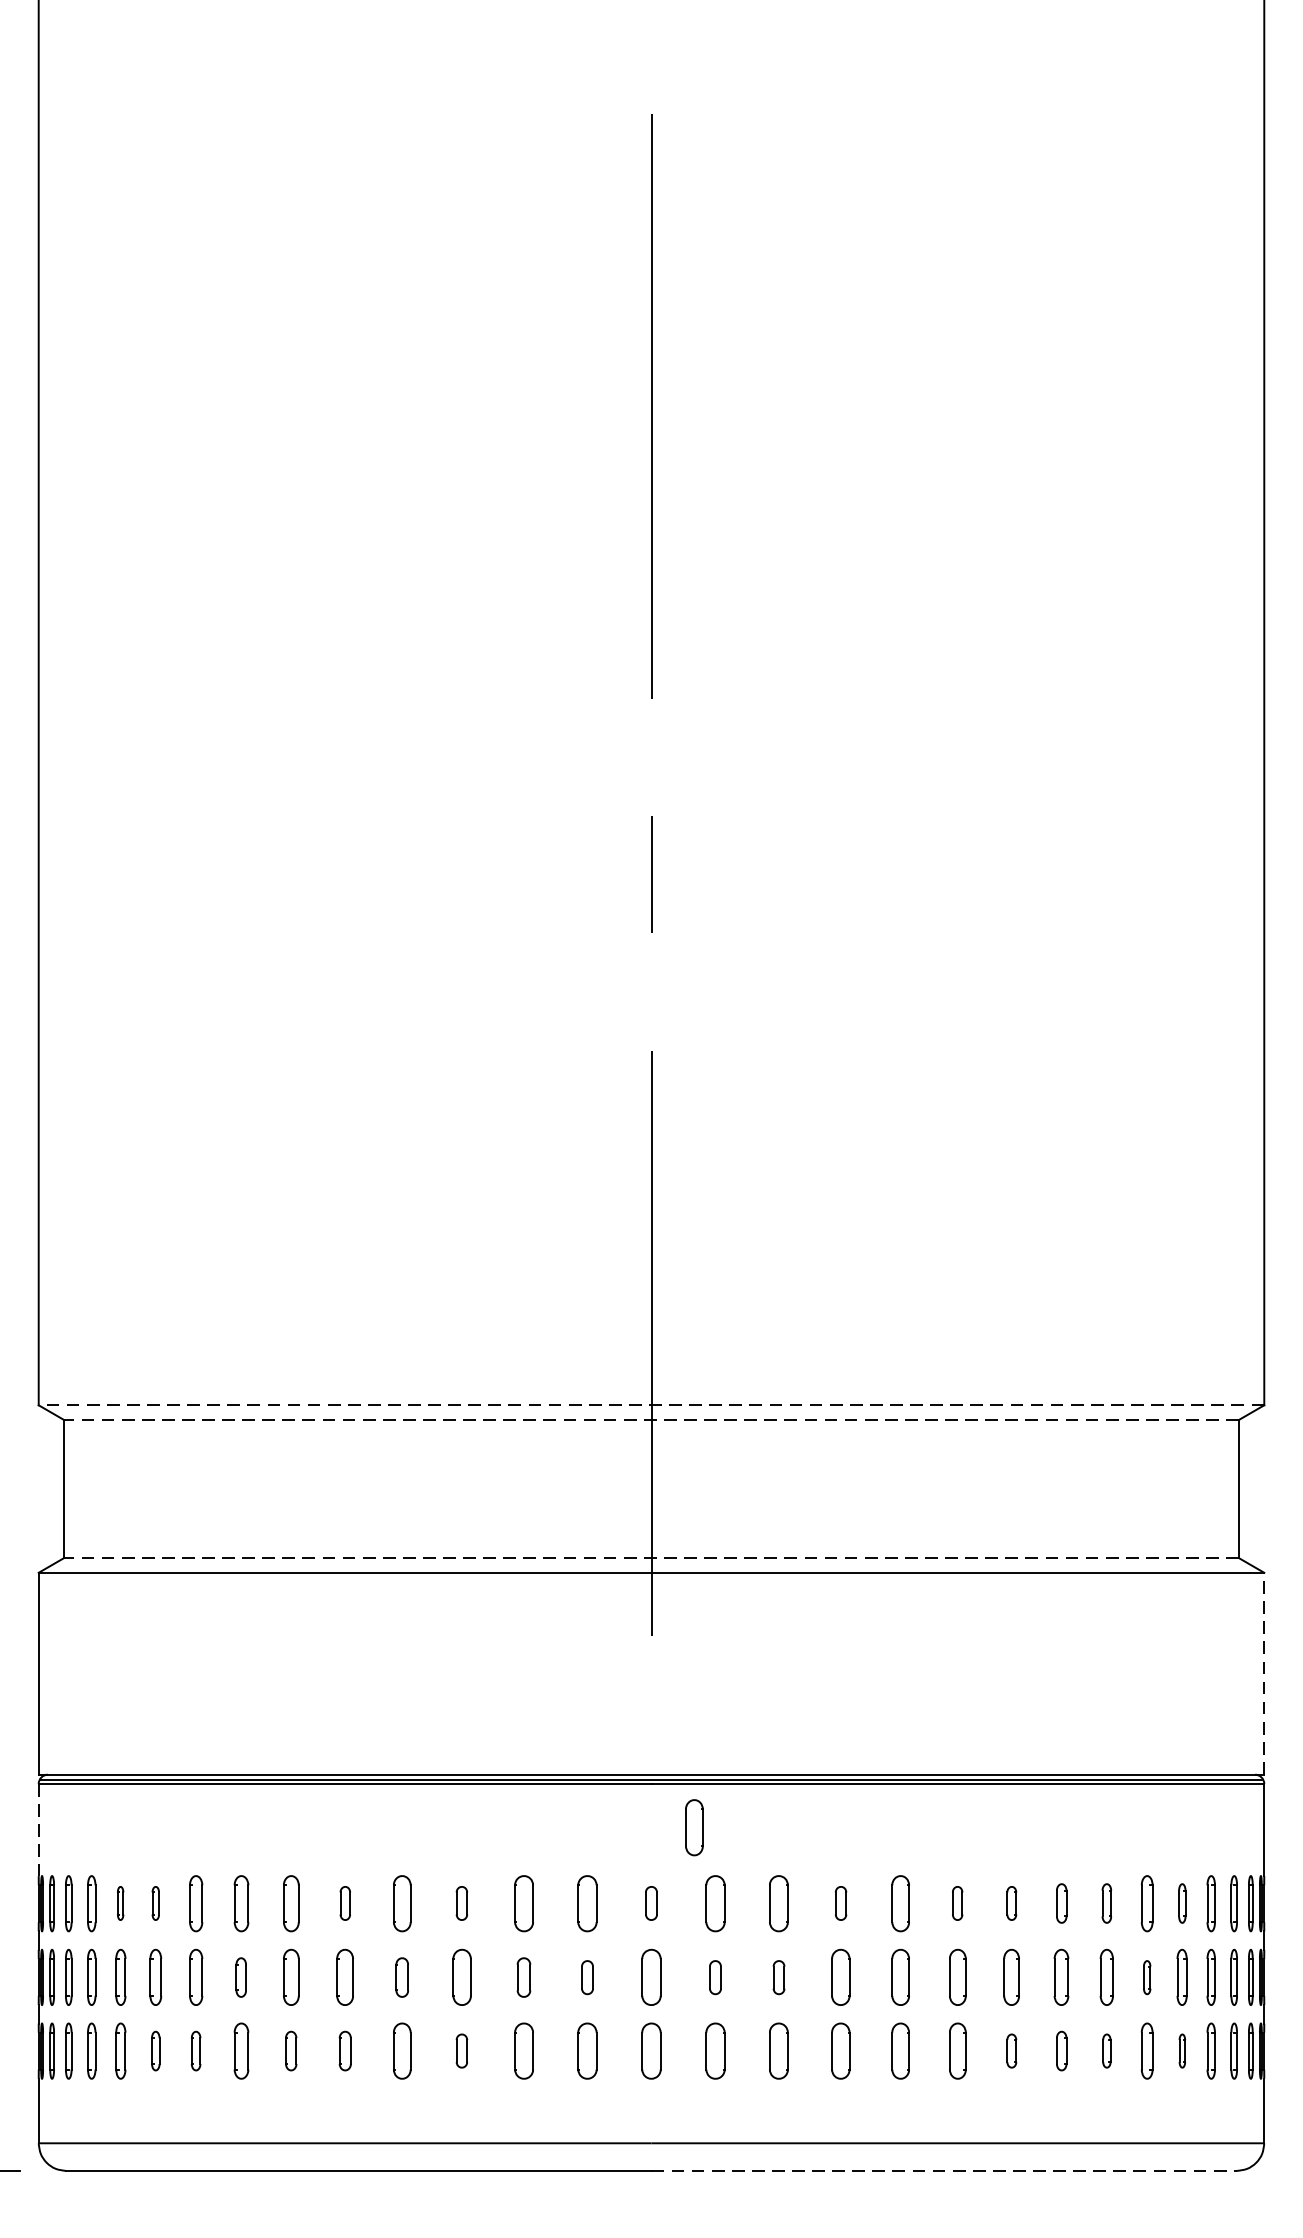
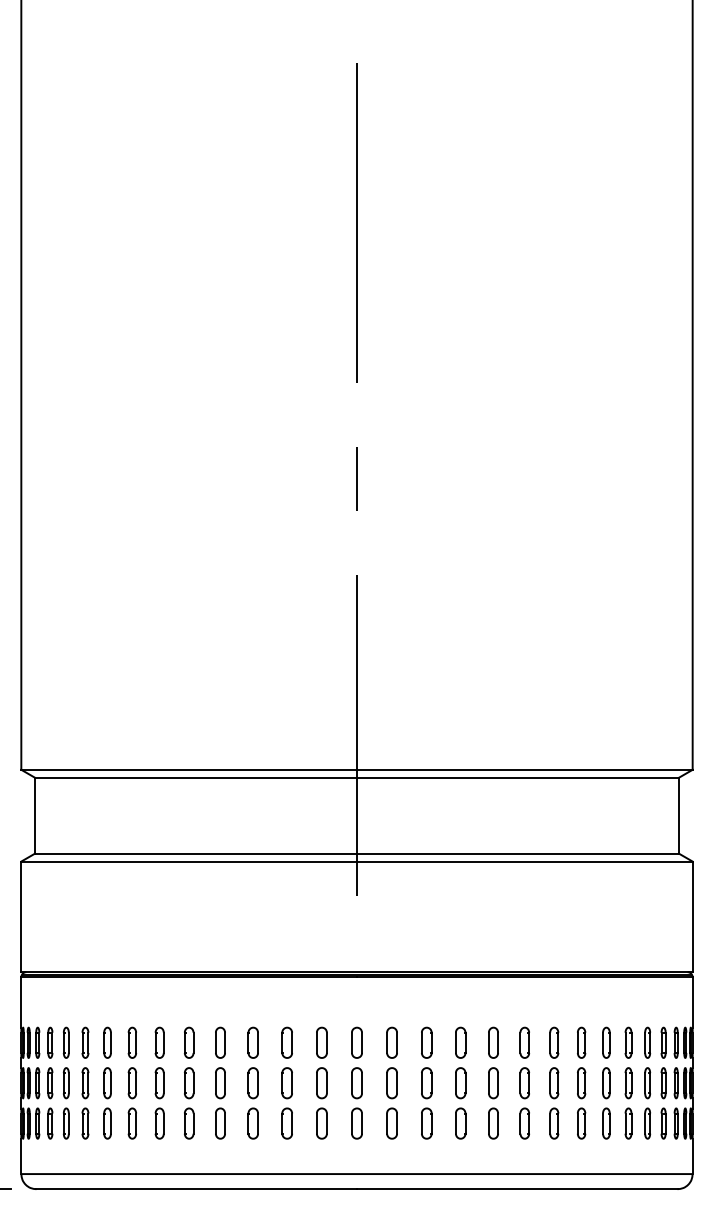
line: (650, 1404) -> (356, 769), dashed -> solid
line: (652, 1419) -> (357, 777), dashed -> solid
line: (652, 1558) -> (357, 853), dashed -> solid
line: (1263, 1673) -> (692, 916), dashed -> solid
part: (694, 1828) -> (380, 1001), removed
line: (39, 1830) -> (21, 1002), dashed -> solid
part: (119, 1903) -> (65, 1042), size x1.67
part: (155, 1903) -> (85, 1042), size x1.67
part: (345, 1903) -> (189, 1042), size x1.67
part: (460, 1903) -> (252, 1042), size x1.67
part: (650, 1903) -> (356, 1042), size x1.67
part: (840, 1903) -> (460, 1042), size x1.67
part: (957, 1903) -> (524, 1042), size x1.67
part: (1012, 1903) -> (554, 1042), size x1.67
part: (1061, 1903) -> (581, 1042), size x1.43
part: (1106, 1903) -> (606, 1042), size x1.43
part: (1181, 1903) -> (647, 1042), size x1.43
part: (239, 1977) -> (131, 1083), size x1.43
part: (402, 1977) -> (220, 1083), size x1.43
part: (522, 1977) -> (286, 1083), size x1.43
part: (586, 1977) -> (321, 1083), size x1.67
part: (714, 1977) -> (391, 1083), size x1.67
part: (778, 1977) -> (426, 1083), size x1.67
part: (1147, 1977) -> (628, 1083), size x1.67
part: (155, 2050) -> (85, 1123), size x1.43
part: (196, 2050) -> (107, 1123), size x1.43
part: (290, 2050) -> (159, 1123), size x1.43
part: (345, 2050) -> (189, 1123), size x1.43
part: (460, 2050) -> (252, 1123), size x1.67
part: (1012, 2050) -> (554, 1123), size x1.67
part: (1061, 2050) -> (581, 1123), size x1.43
part: (1106, 2050) -> (606, 1123), size x1.67
part: (1181, 2050) -> (647, 1123), size x1.67
line: (944, 2171) -> (517, 1189), dashed -> solid

